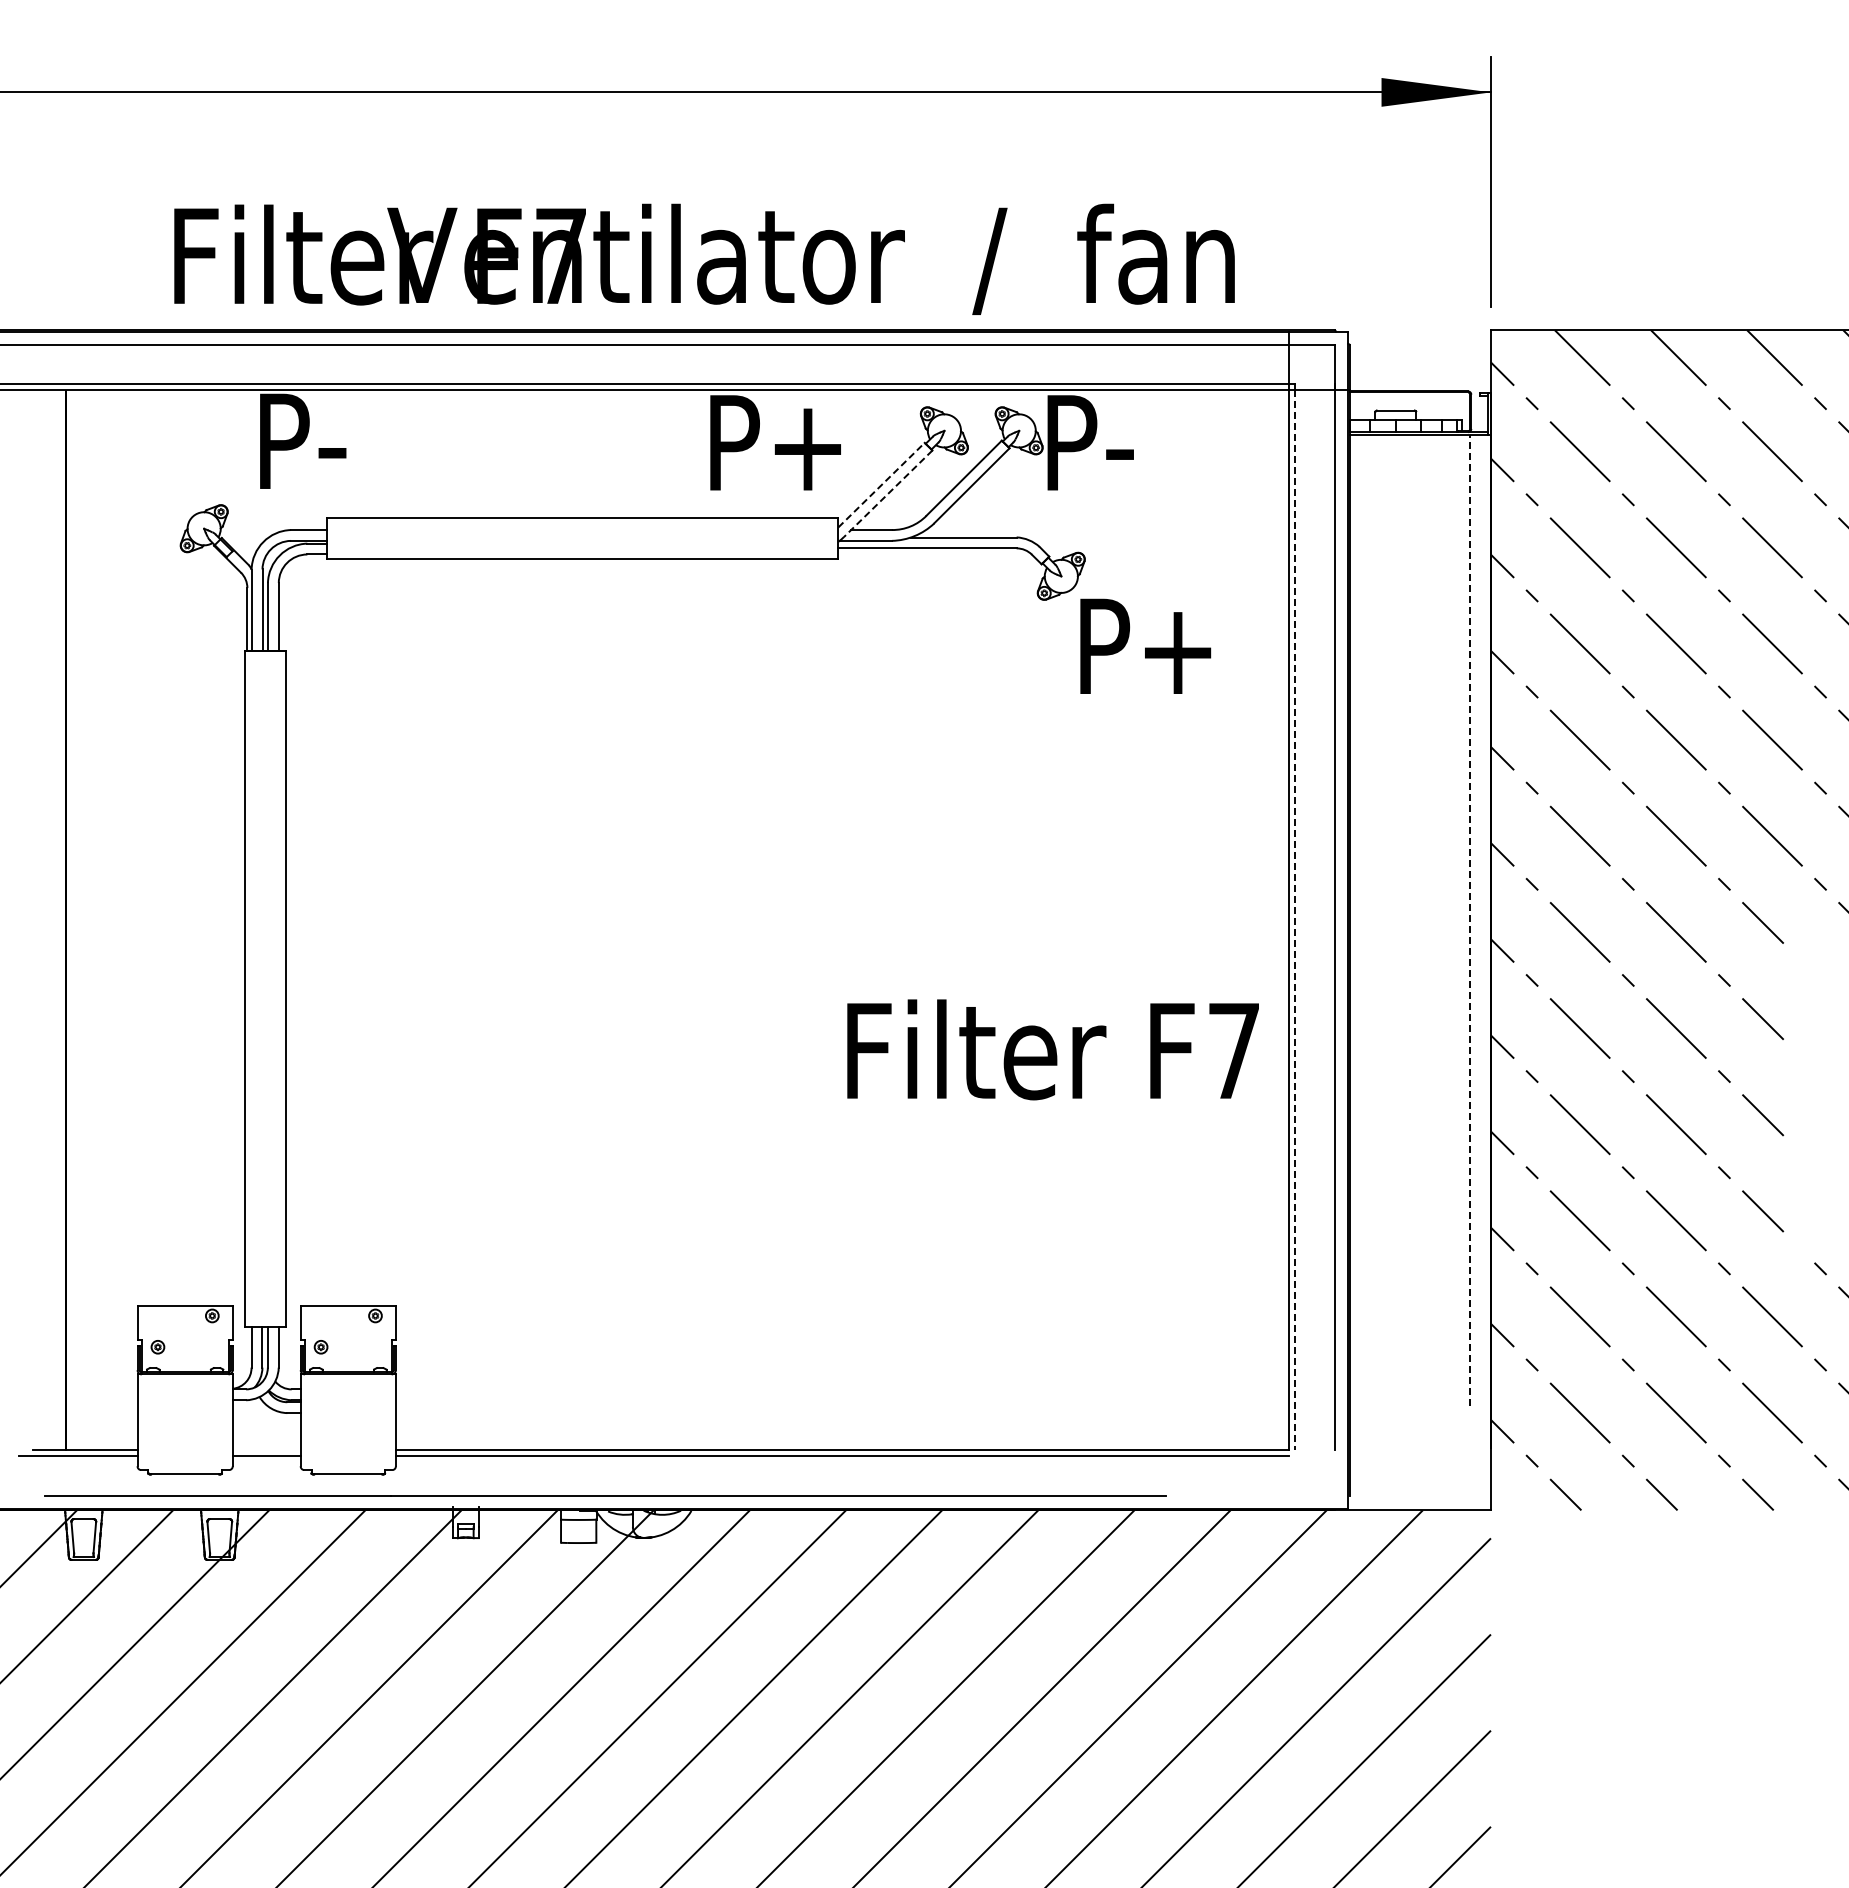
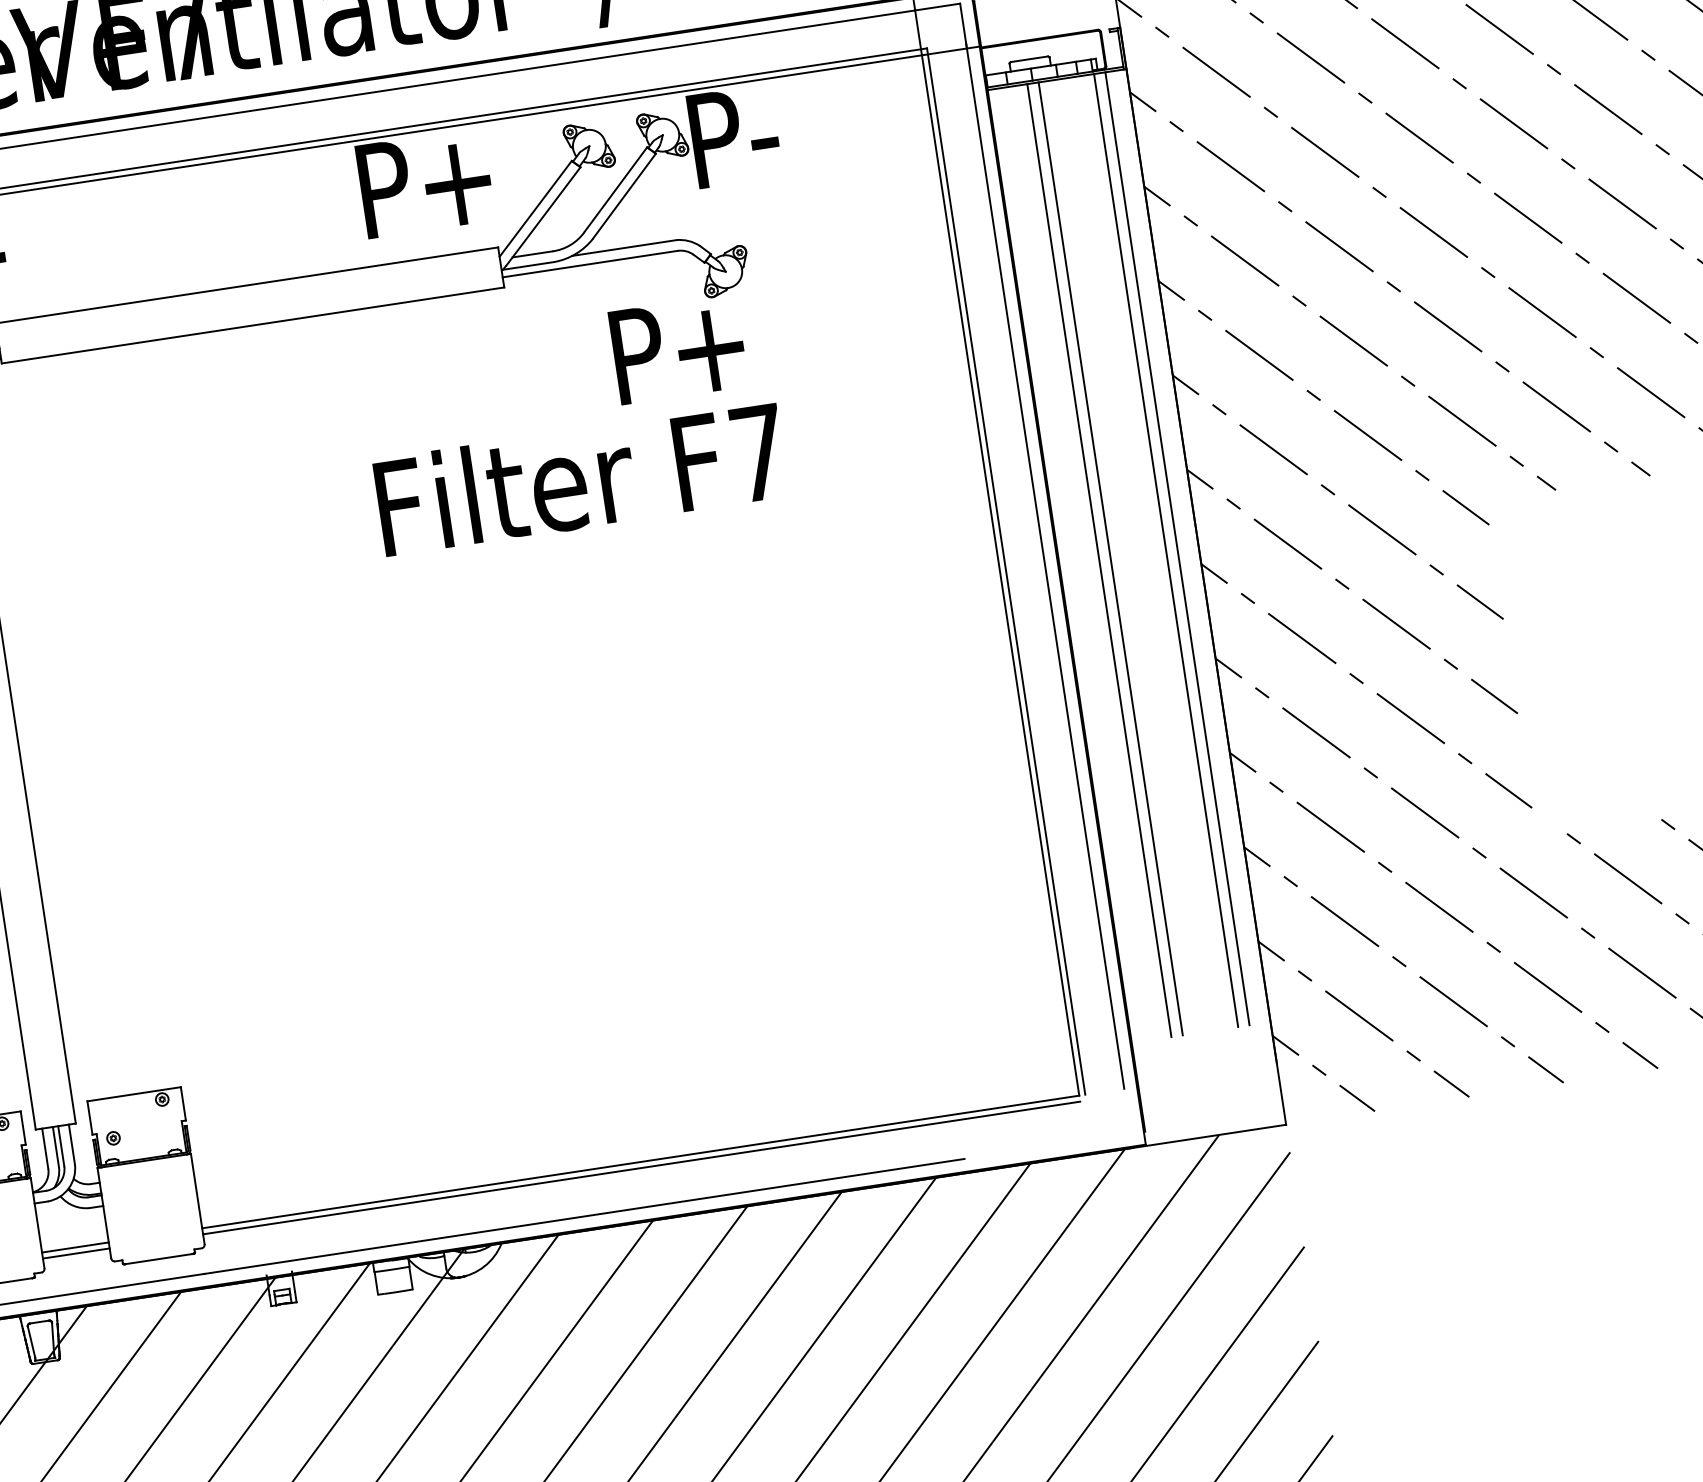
line: (881, 484) -> (535, 208), dashed -> solid
line: (887, 494) -> (542, 217), dashed -> solid
text: (1145, 645) -> (678, 348), moved
line: (1469, 919) -> (1177, 547), dashed -> solid
line: (1295, 920) -> (1006, 574), dashed -> solid
line: (1389, 920) -> (1098, 560), added
line: (1401, 920) -> (1110, 559), added
line: (1457, 920) -> (1165, 550), added
text: (1052, 1049) -> (580, 478), moved
line: (266, 1450) -> (75, 1247), added

